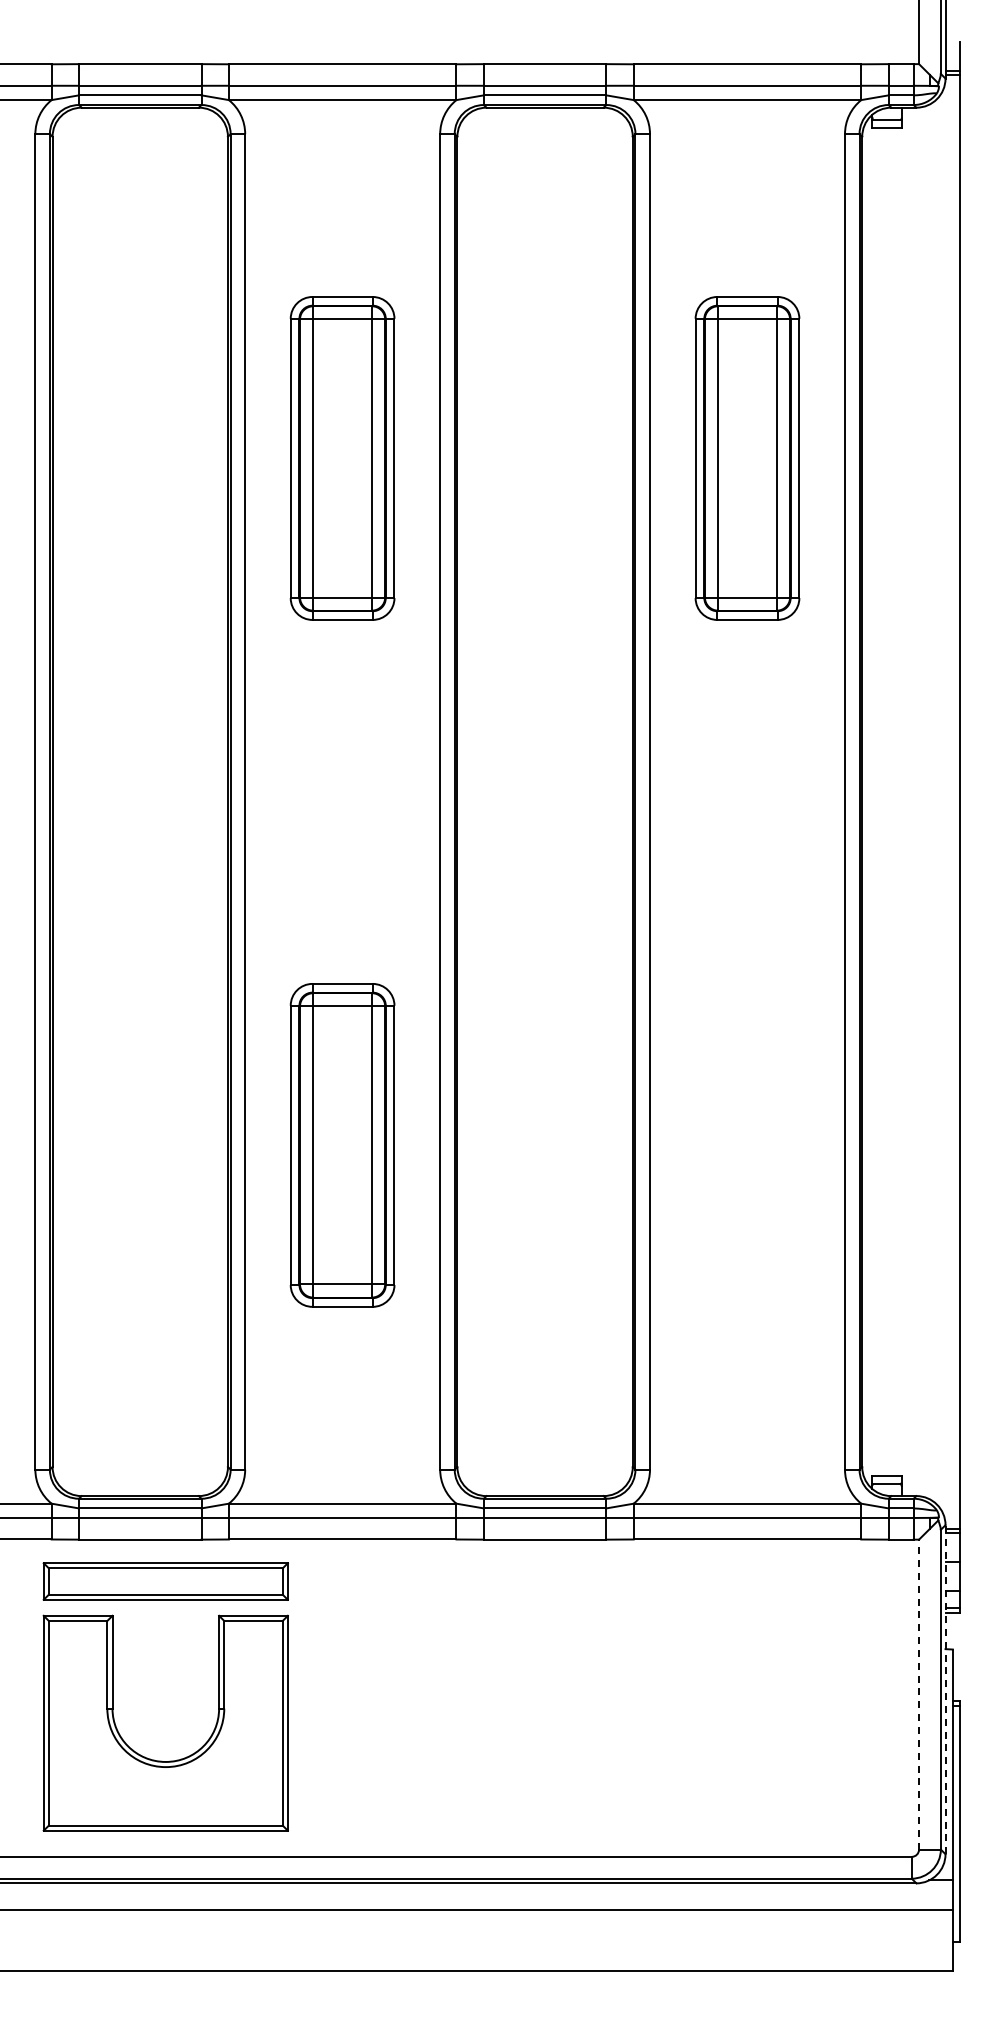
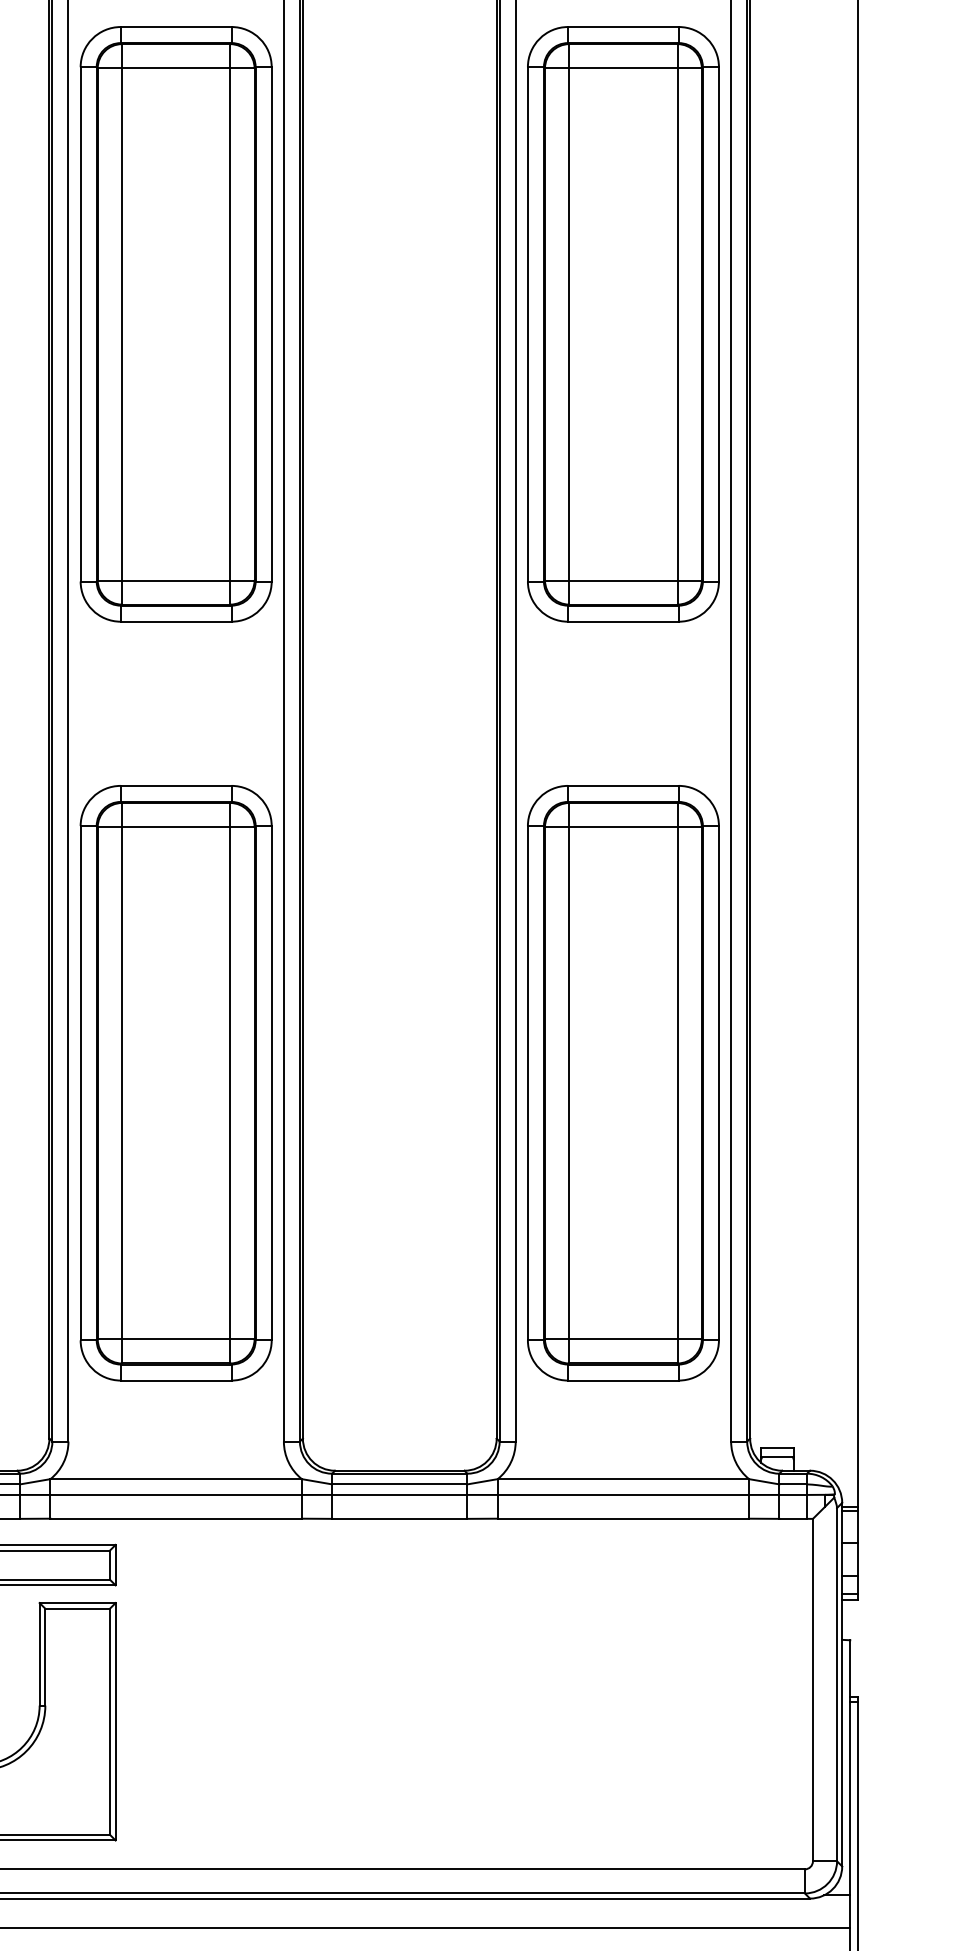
part: (342, 458) -> (175, 324), size x1.67
part: (747, 458) -> (623, 324), size x1.67
part: (342, 1145) -> (175, 1083), size x1.67
part: (747, 1145) -> (623, 1083), added
line: (945, 1689) -> (842, 1684), dashed -> solid
line: (919, 1694) -> (813, 1689), dashed -> solid

